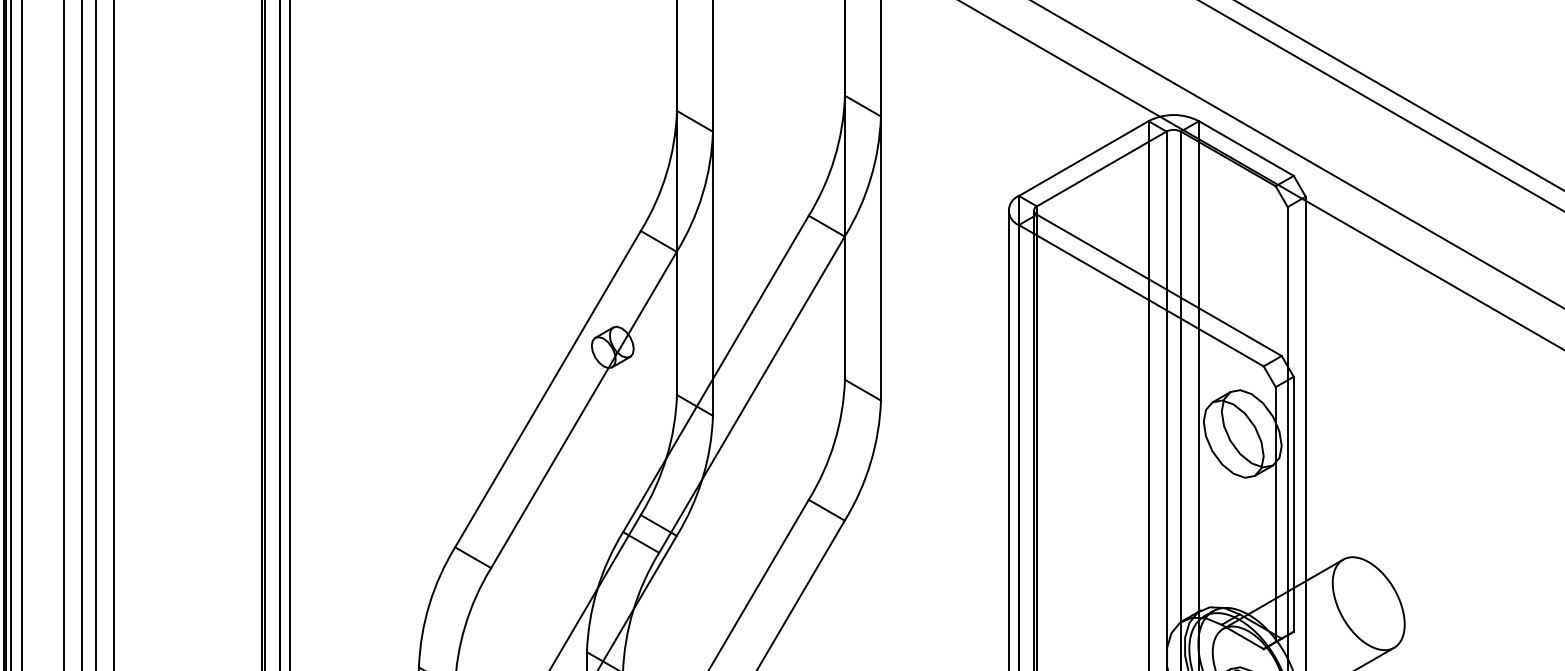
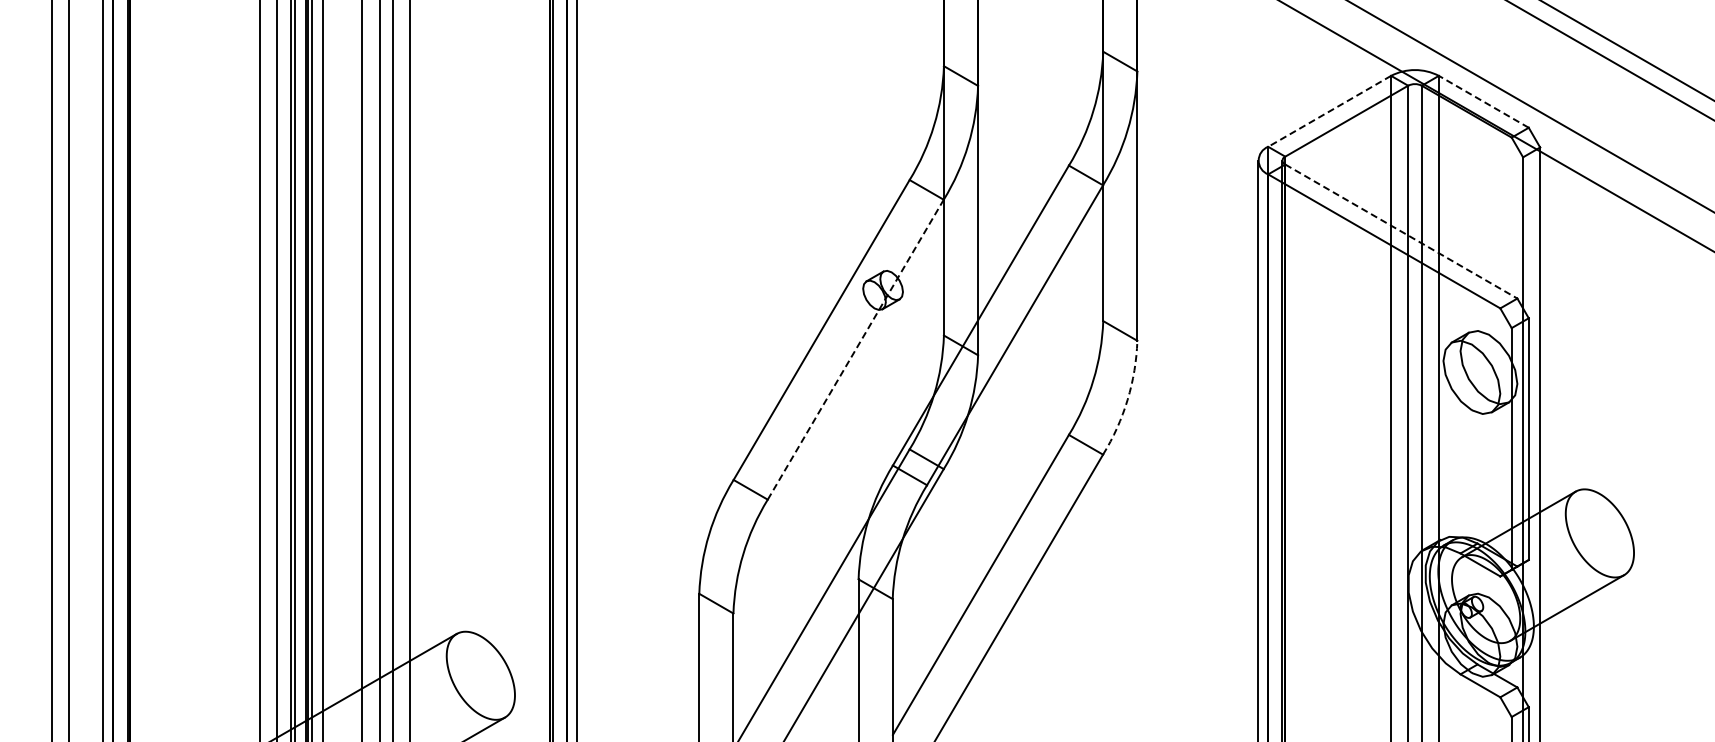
line: (1245, 148) -> (1483, 101), solid -> dashed
line: (1083, 158) -> (1329, 111), solid -> dashed
line: (1159, 285) -> (1401, 231), solid -> dashed
line: (583, 409) -> (855, 349), solid -> dashed
arc: (870, 462) -> (1127, 399), solid -> dashed

